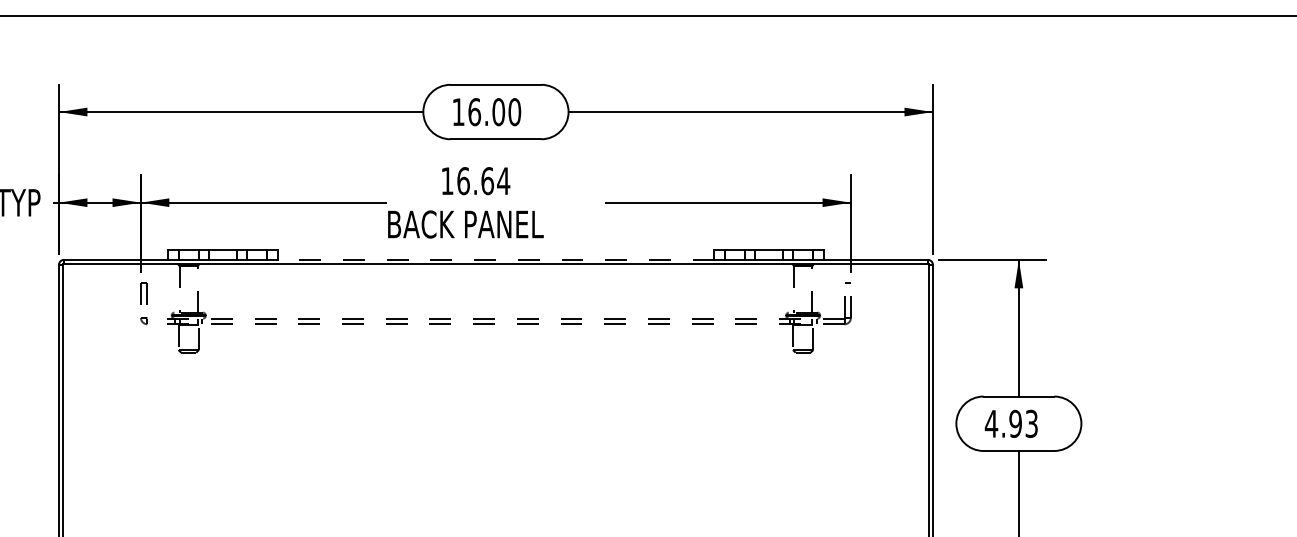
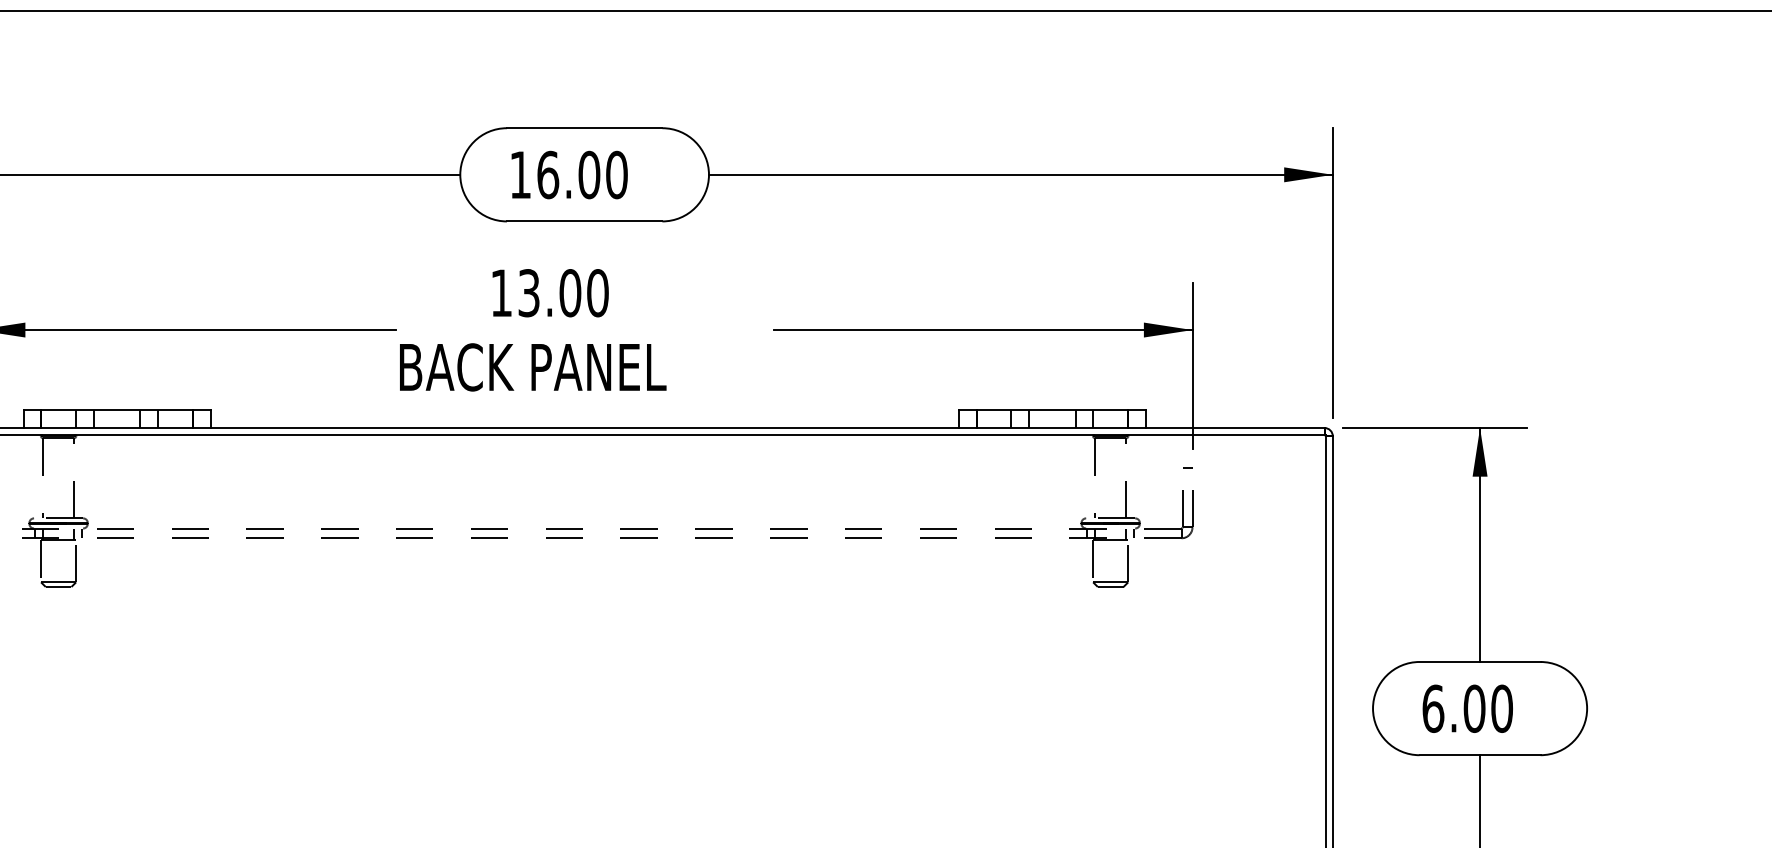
text: (483, 181) -> (563, 293), 16.64 -> 13.00
line: (495, 259) -> (583, 427), dashed -> solid
text: (1011, 423) -> (1467, 708), 4.93 -> 6.00

